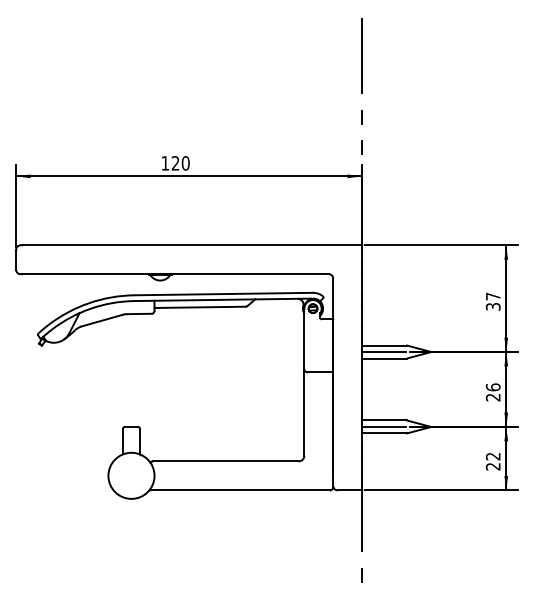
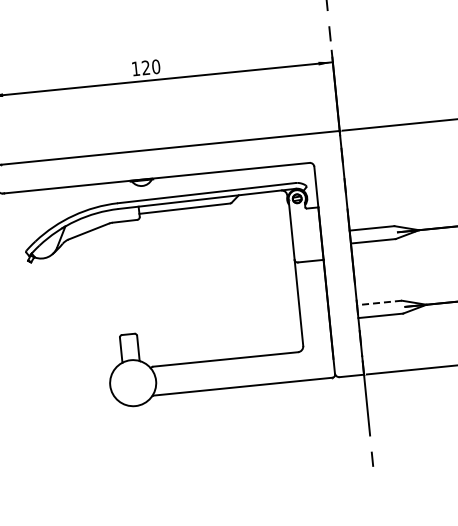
line: (384, 352) -> (372, 235), removed
line: (384, 420) -> (379, 302), solid -> dashed
line: (384, 426) -> (380, 308), removed

